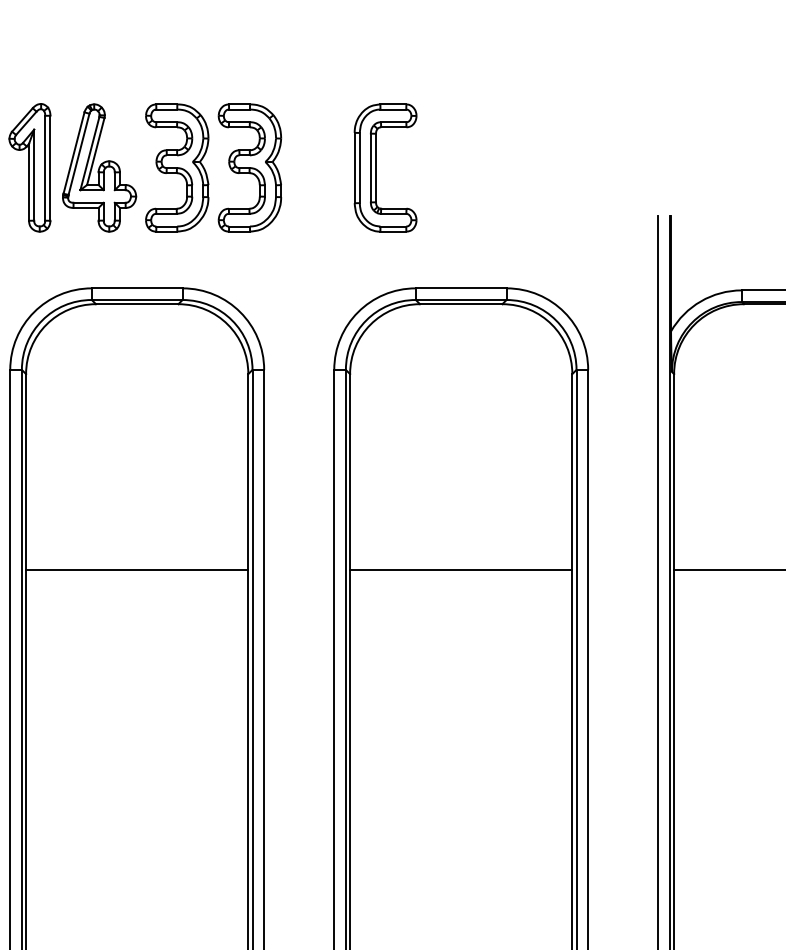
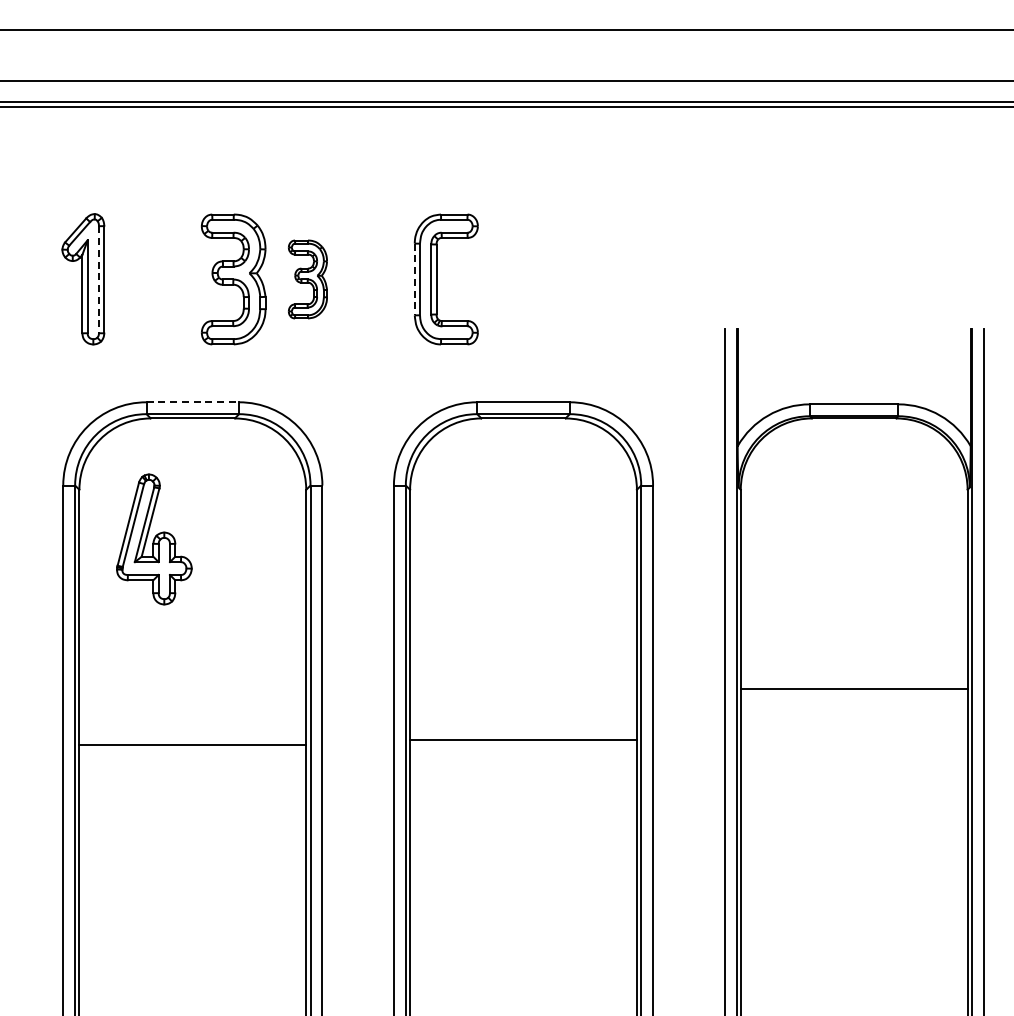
line: (44, 168) -> (98, 279), solid -> dashed
part: (99, 168) -> (154, 539), moved
part: (249, 168) -> (307, 279), size x0.6
line: (354, 168) -> (414, 279), solid -> dashed
line: (137, 288) -> (193, 402), solid -> dashed
line: (136, 569) -> (192, 745), moved
line: (461, 569) -> (523, 740), moved

